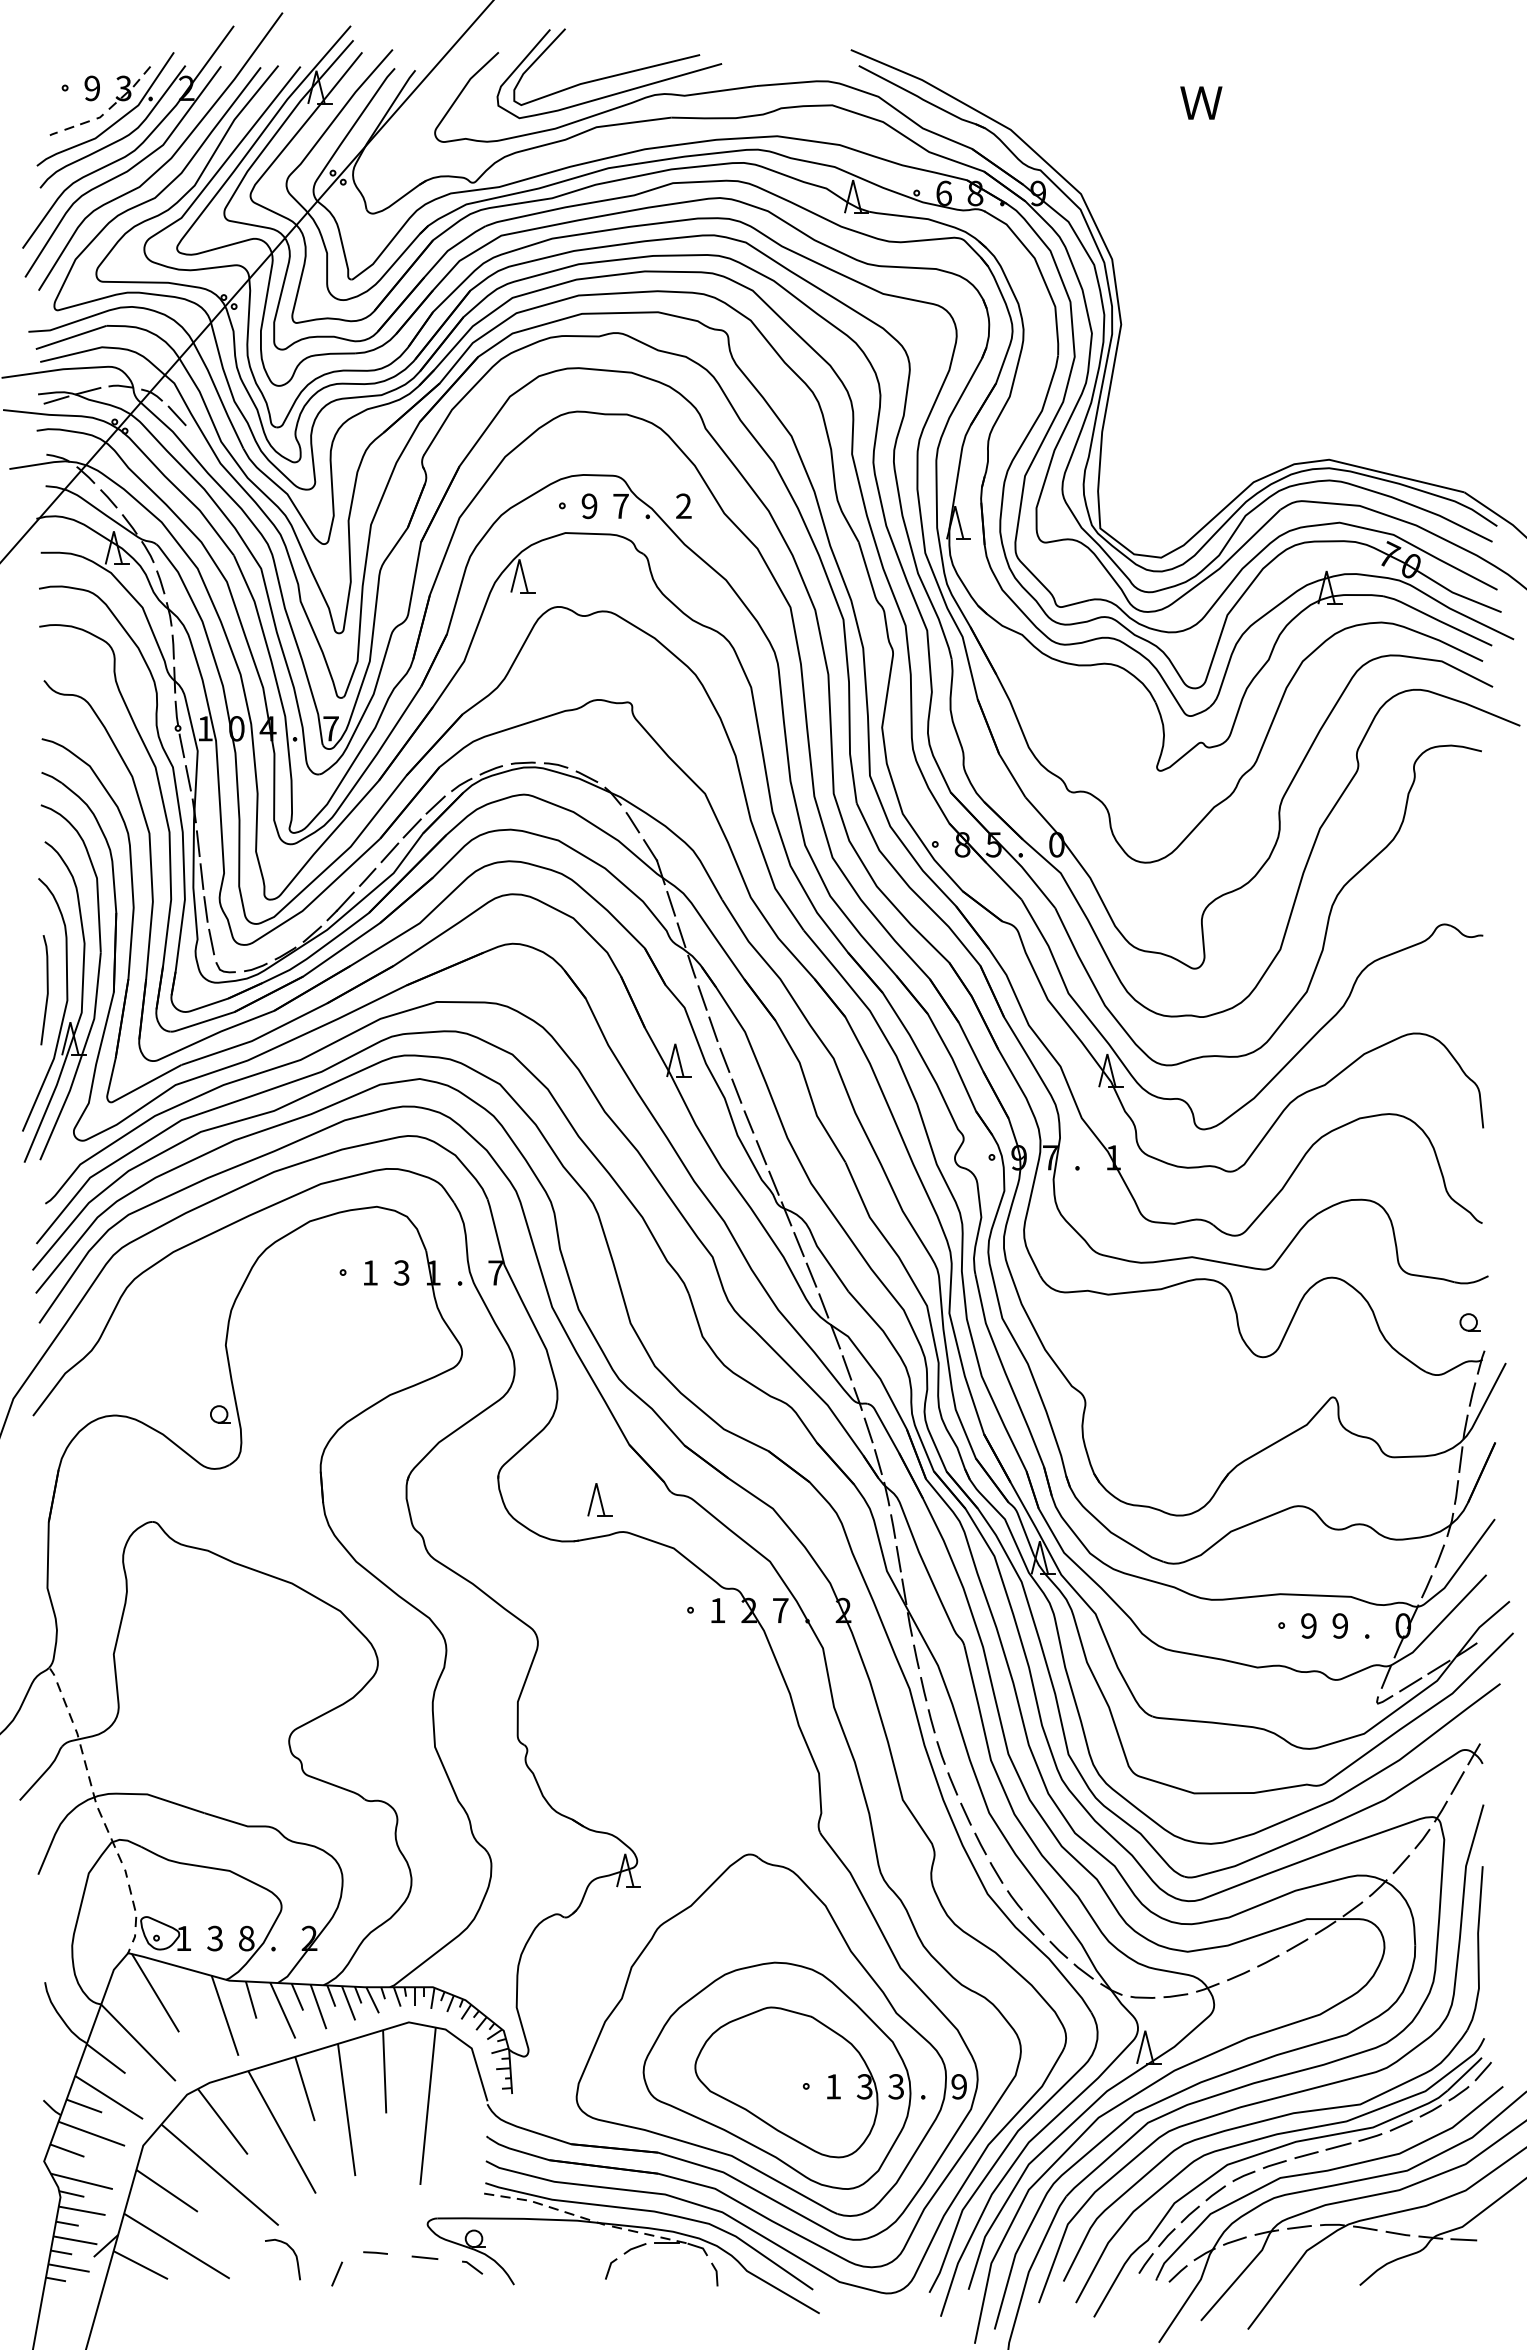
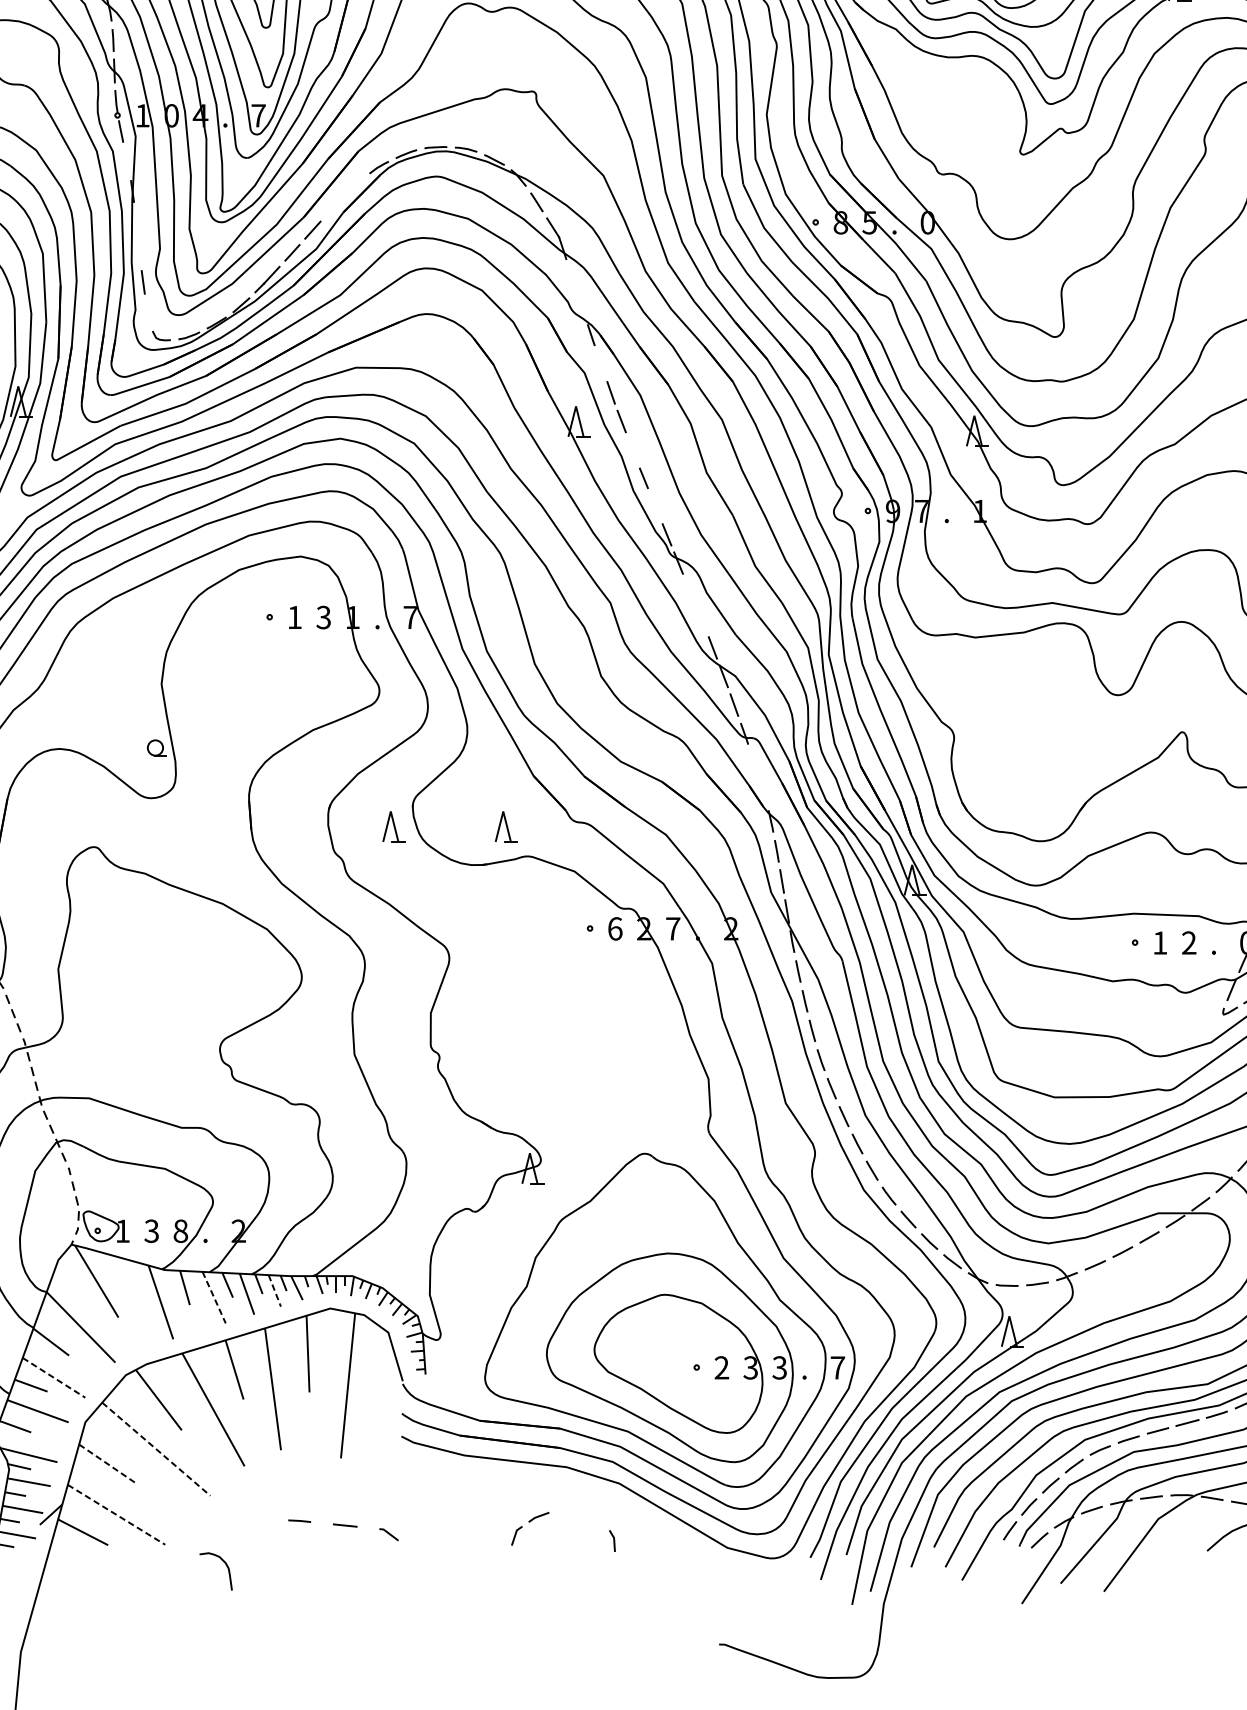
line: (187, 778) -> (126, 161), removed
line: (435, 804) -> (354, 185), removed
line: (411, 828) -> (332, 207), removed
line: (197, 843) -> (135, 221), removed
line: (201, 876) -> (139, 252), removed
line: (671, 903) -> (572, 276), removed
line: (681, 935) -> (581, 306), removed
line: (211, 941) -> (148, 311), removed
line: (702, 997) -> (601, 363), removed
line: (736, 1090) -> (632, 449), removed
line: (761, 1152) -> (655, 506), removed
line: (798, 1244) -> (689, 591), removed
line: (811, 1274) -> (701, 618), removed
line: (868, 1430) -> (754, 762), removed
line: (878, 1462) -> (763, 792), removed
part: (477, 1499) -> (393, 826), added
text: (717, 1610) -> (614, 928), 1 -> 6
text: (1308, 1625) -> (1159, 942), 9 -> 1
text: (1340, 1625) -> (1189, 942), 9 -> 2
line: (348, 2003) -> (274, 1291), solid -> dashed
line: (282, 2010) -> (213, 1297), solid -> dashed
text: (833, 2086) -> (721, 1367), 1 -> 2
text: (959, 2086) -> (838, 1367), 9 -> 7
line: (109, 2097) -> (54, 1377), solid -> dashed
line: (220, 2175) -> (156, 1449), solid -> dashed
line: (167, 2191) -> (107, 1464), solid -> dashed
part: (629, 2231) -> (533, 1501), removed
line: (177, 2246) -> (117, 1515), solid -> dashed
curve: (293, 2253) -> (225, 1565), moved
line: (337, 2273) -> (264, 1540), removed

